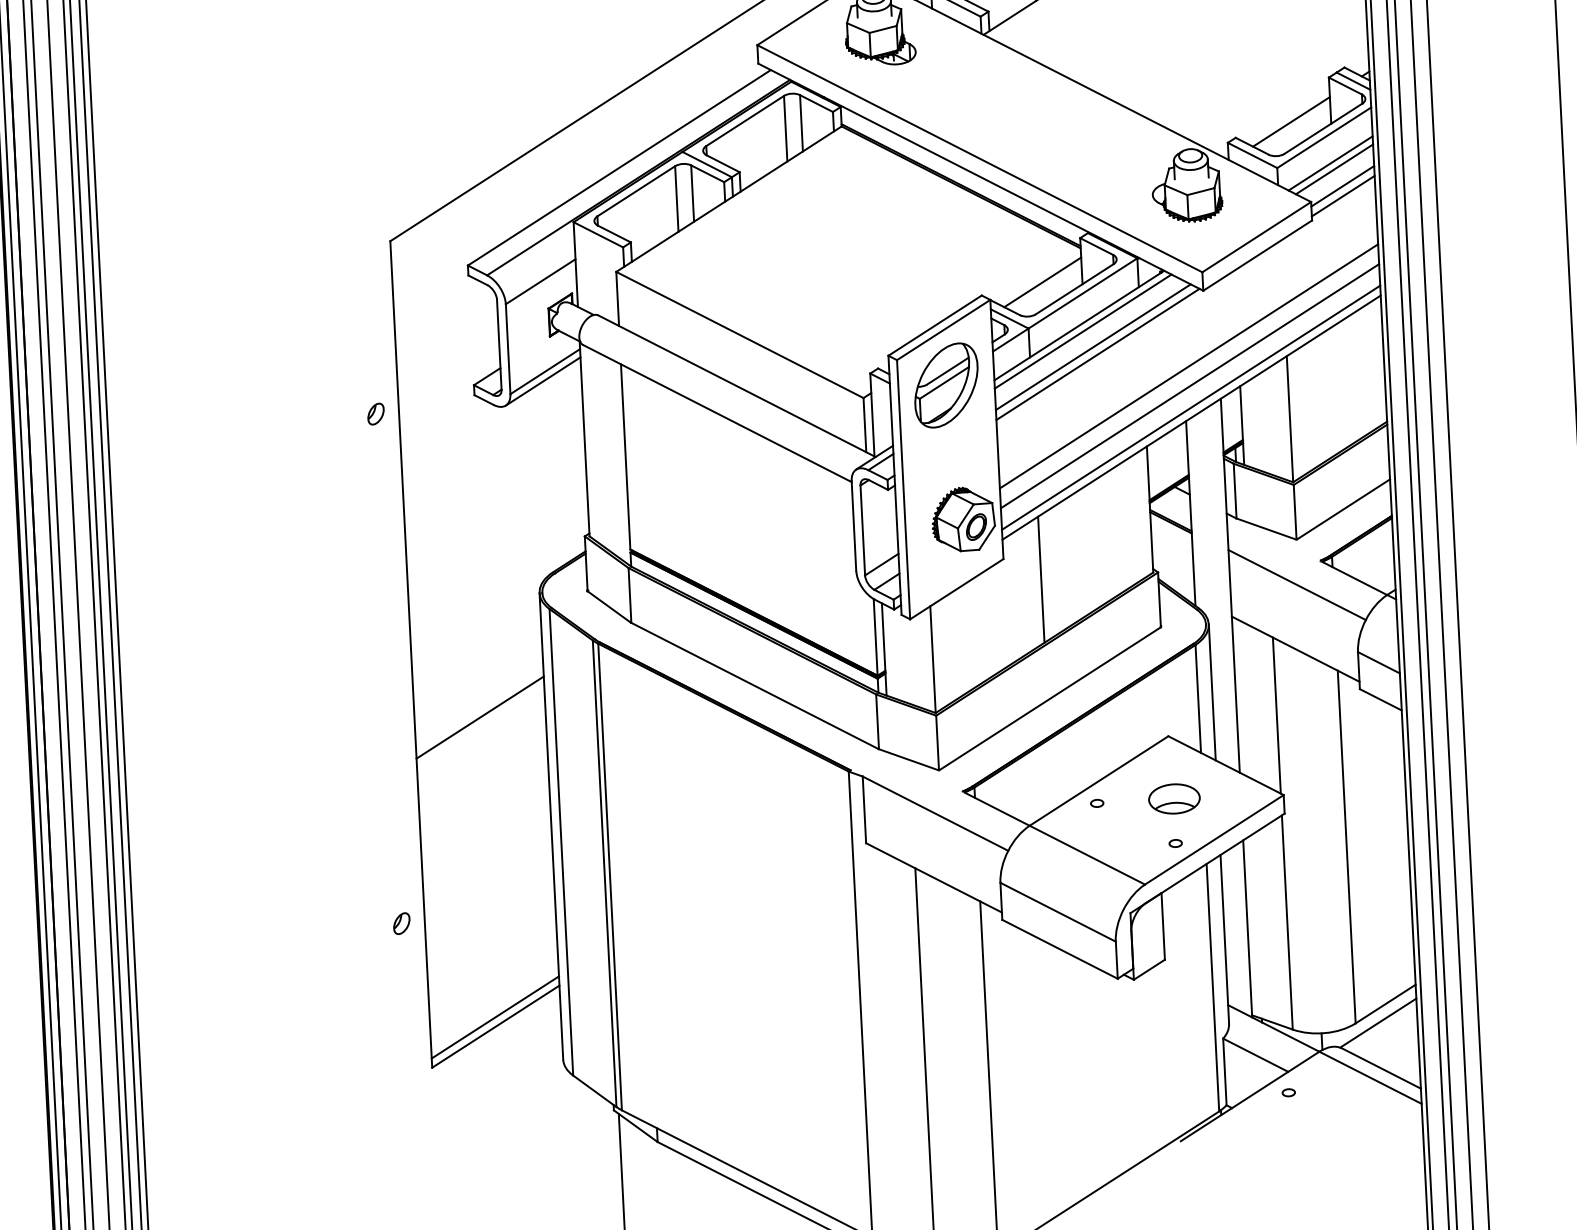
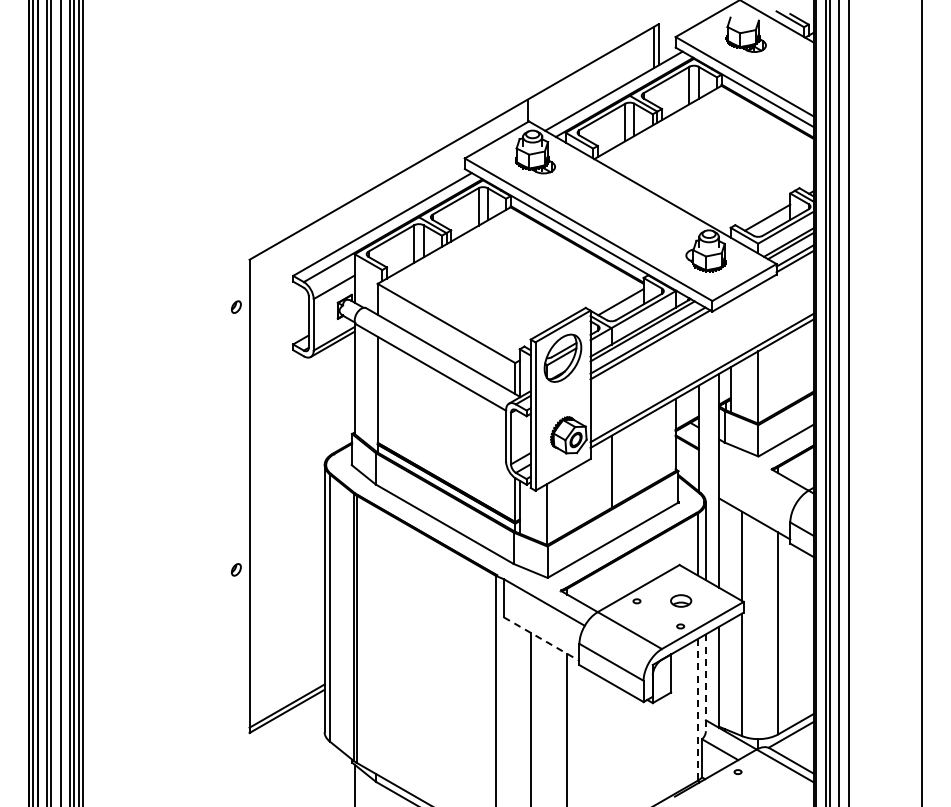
line: (1188, 366) -> (701, 354), removed
line: (1189, 385) -> (701, 365), removed
part: (376, 413) -> (236, 306), moved
line: (1297, 585) -> (757, 482), removed
line: (479, 717) -> (286, 534), removed
part: (1173, 798) -> (680, 600), size x0.7
line: (933, 878) -> (541, 639), solid -> dashed
part: (401, 923) -> (236, 569), moved
line: (1224, 940) -> (705, 683), solid -> dashed
line: (1212, 987) -> (697, 709), solid -> dashed

